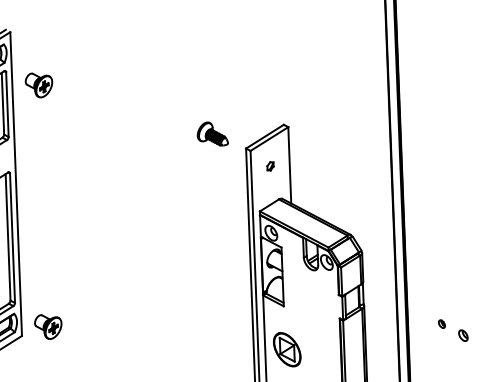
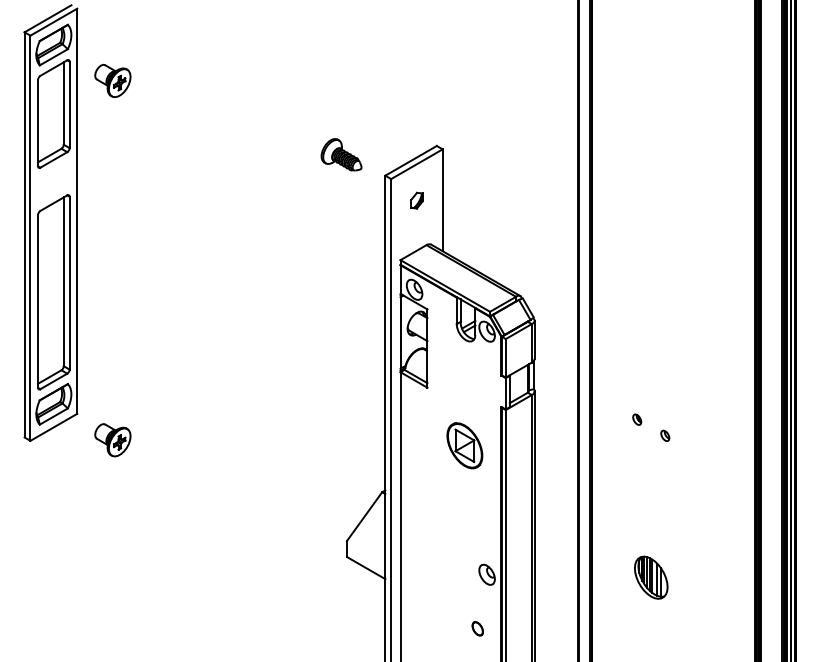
part: (270, 166) -> (416, 200), size x1.43
part: (48, 327) -> (112, 440), moved
part: (463, 335) -> (665, 435), size x0.71
part: (286, 349) -> (464, 445), moved

